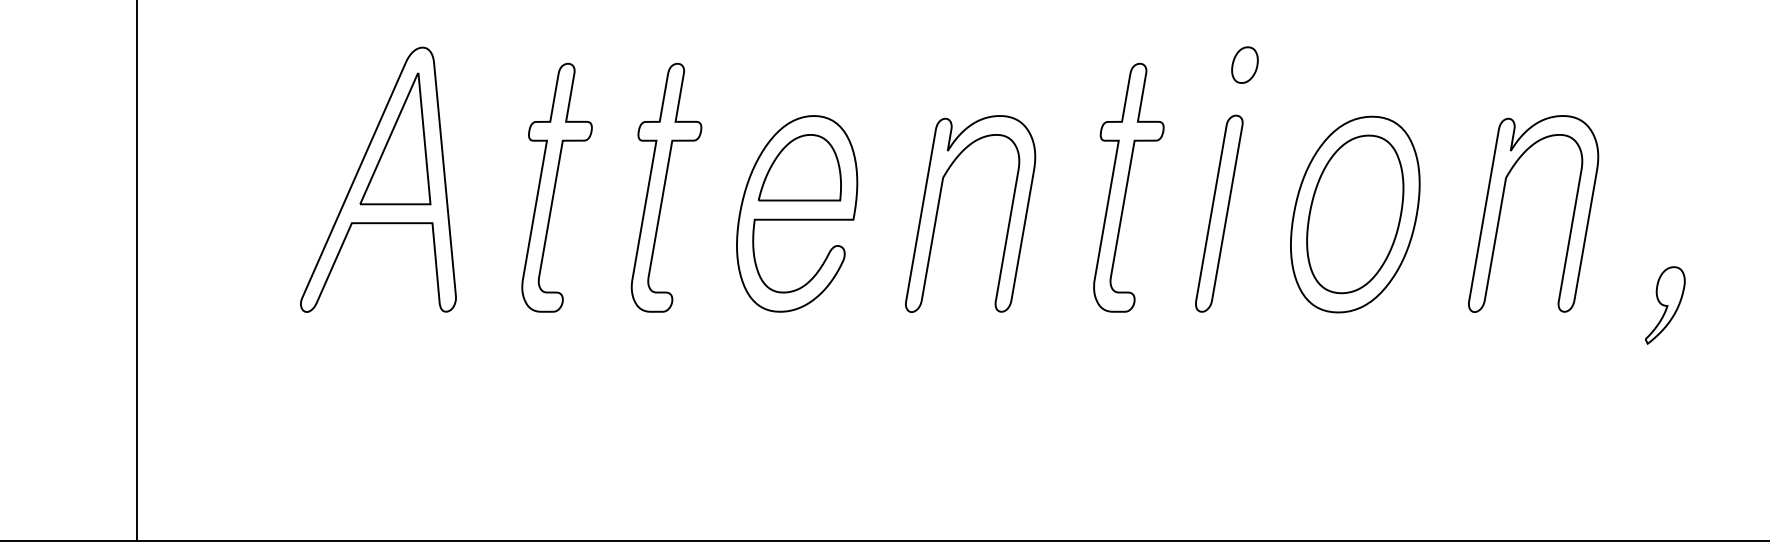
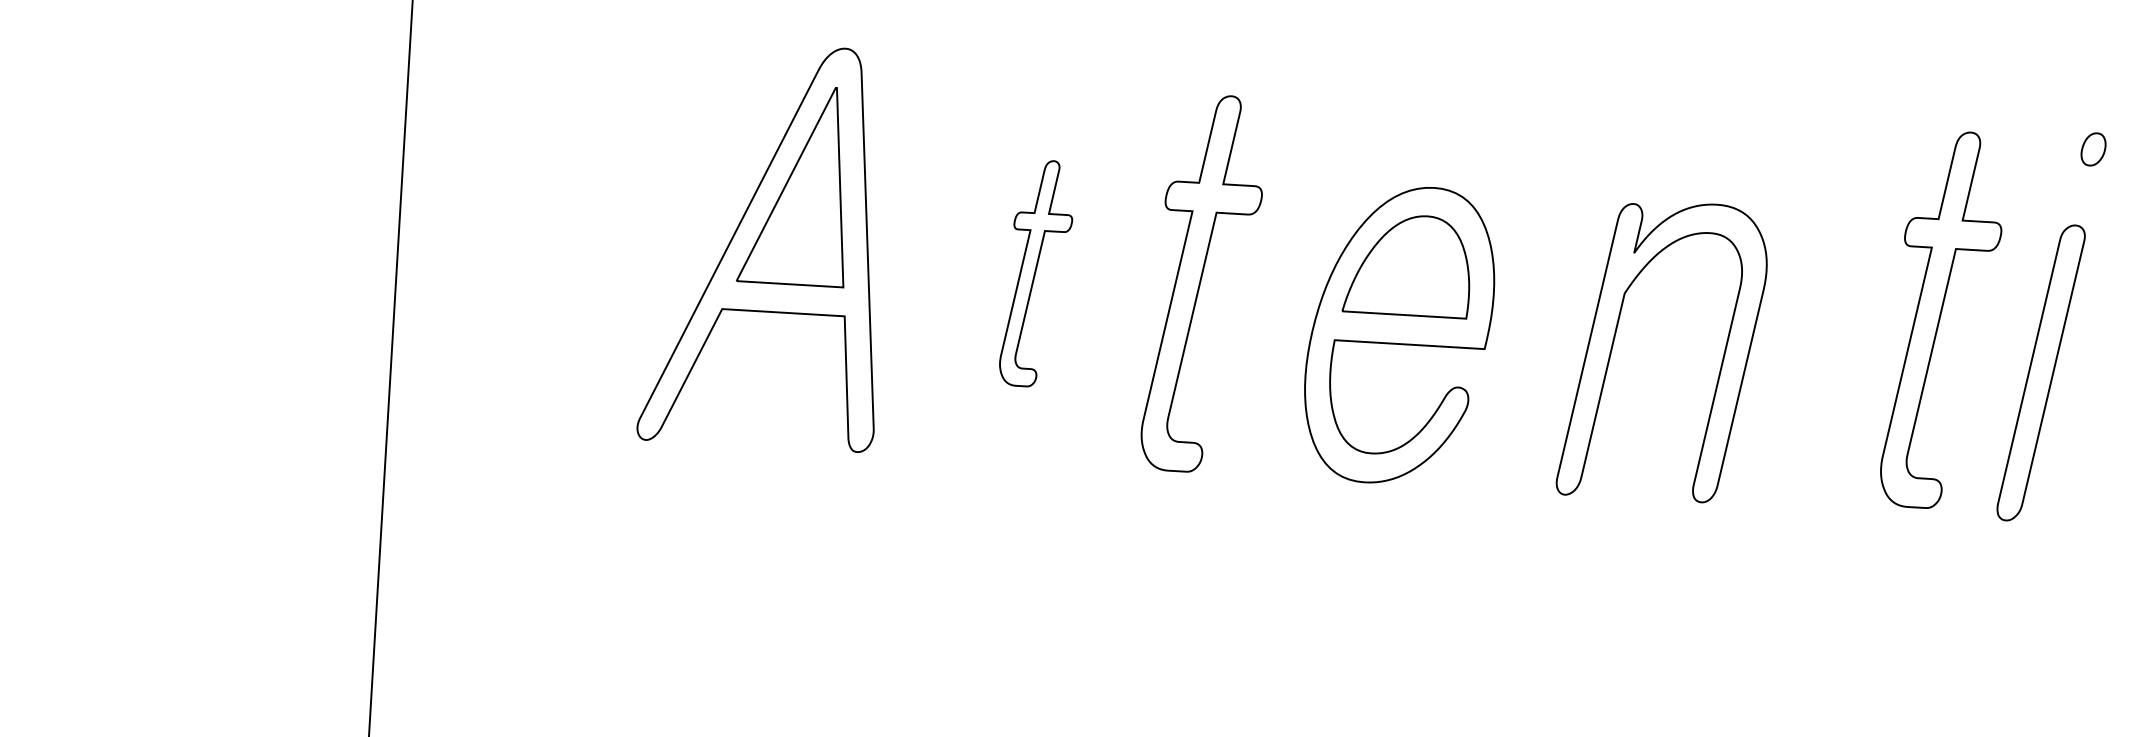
part: (1244, 64) -> (2092, 148), size x0.6
part: (556, 187) -> (1036, 273), size x0.6
part: (1128, 187) -> (1942, 319), moved

